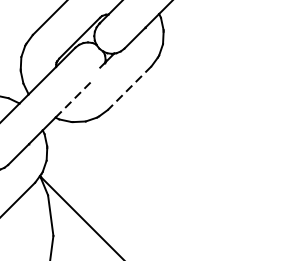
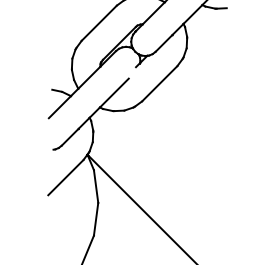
line: (129, 87) -> (159, 83), dashed -> solid
line: (73, 99) -> (114, 92), dashed -> solid

